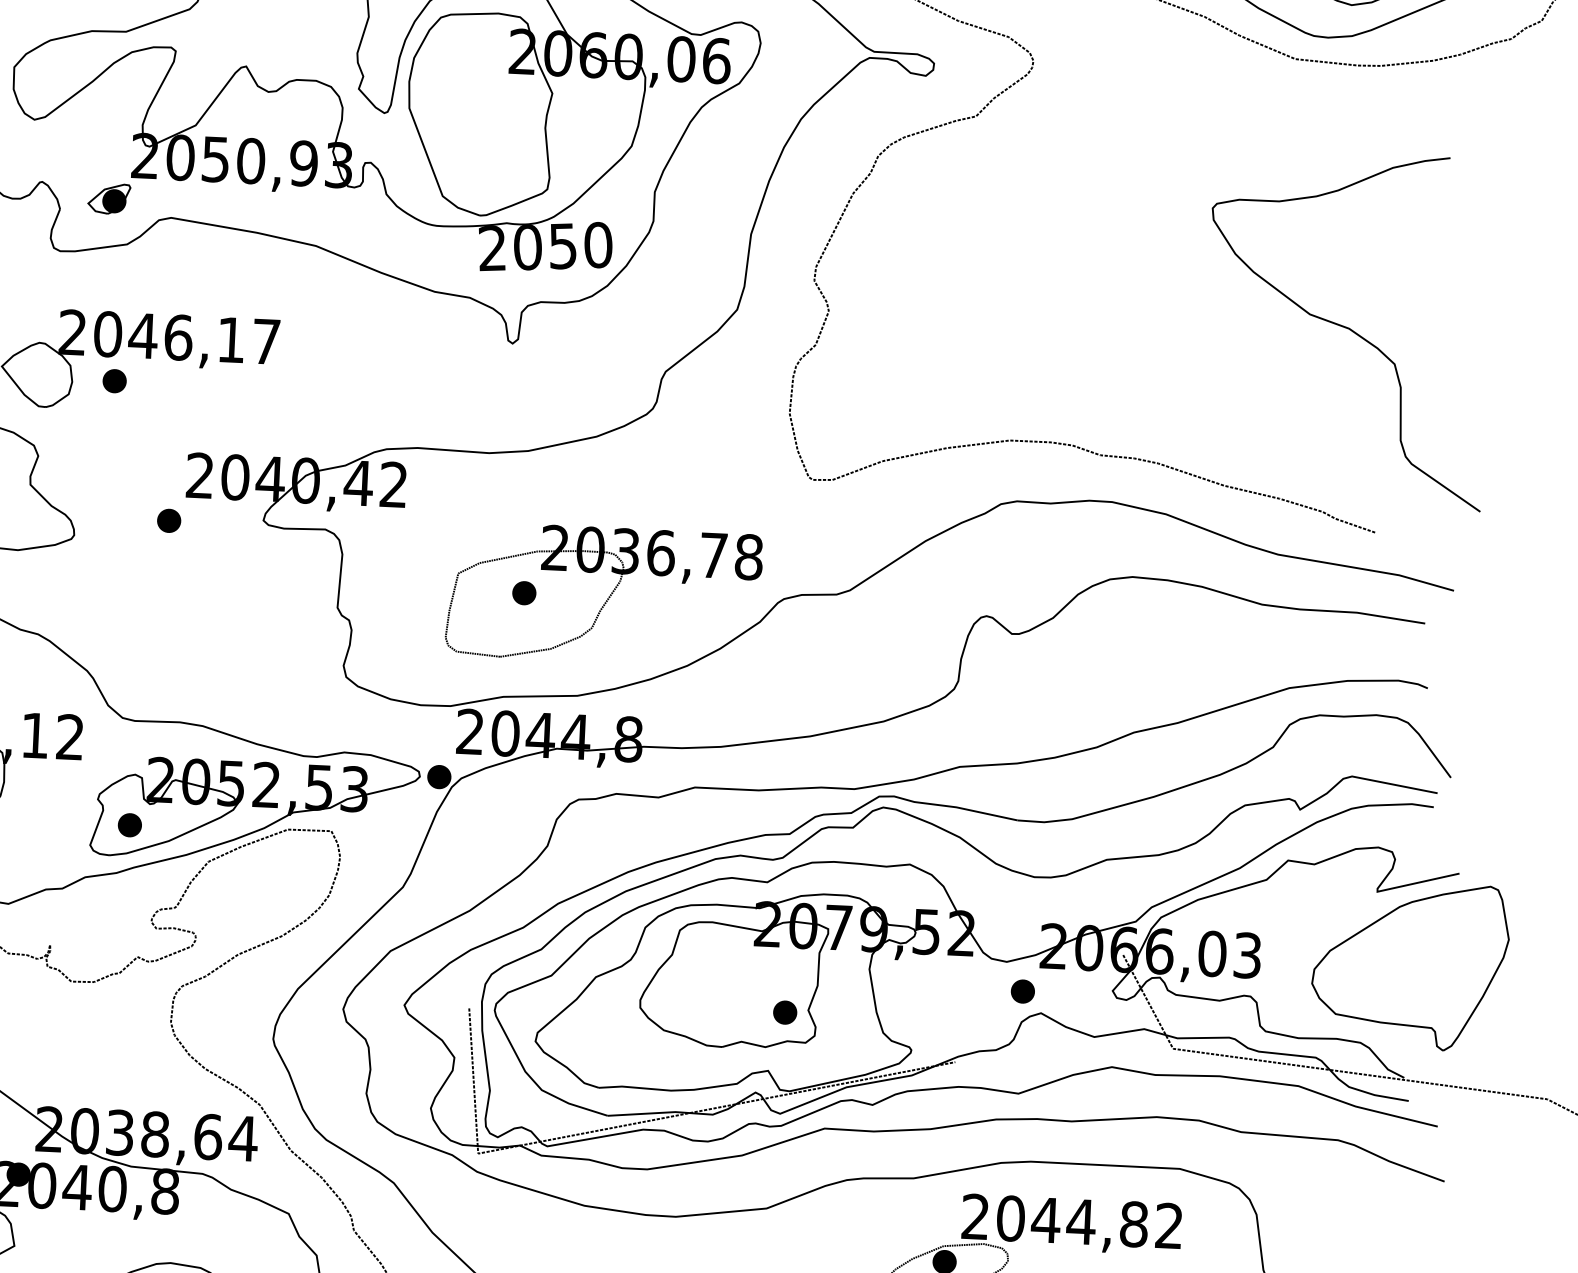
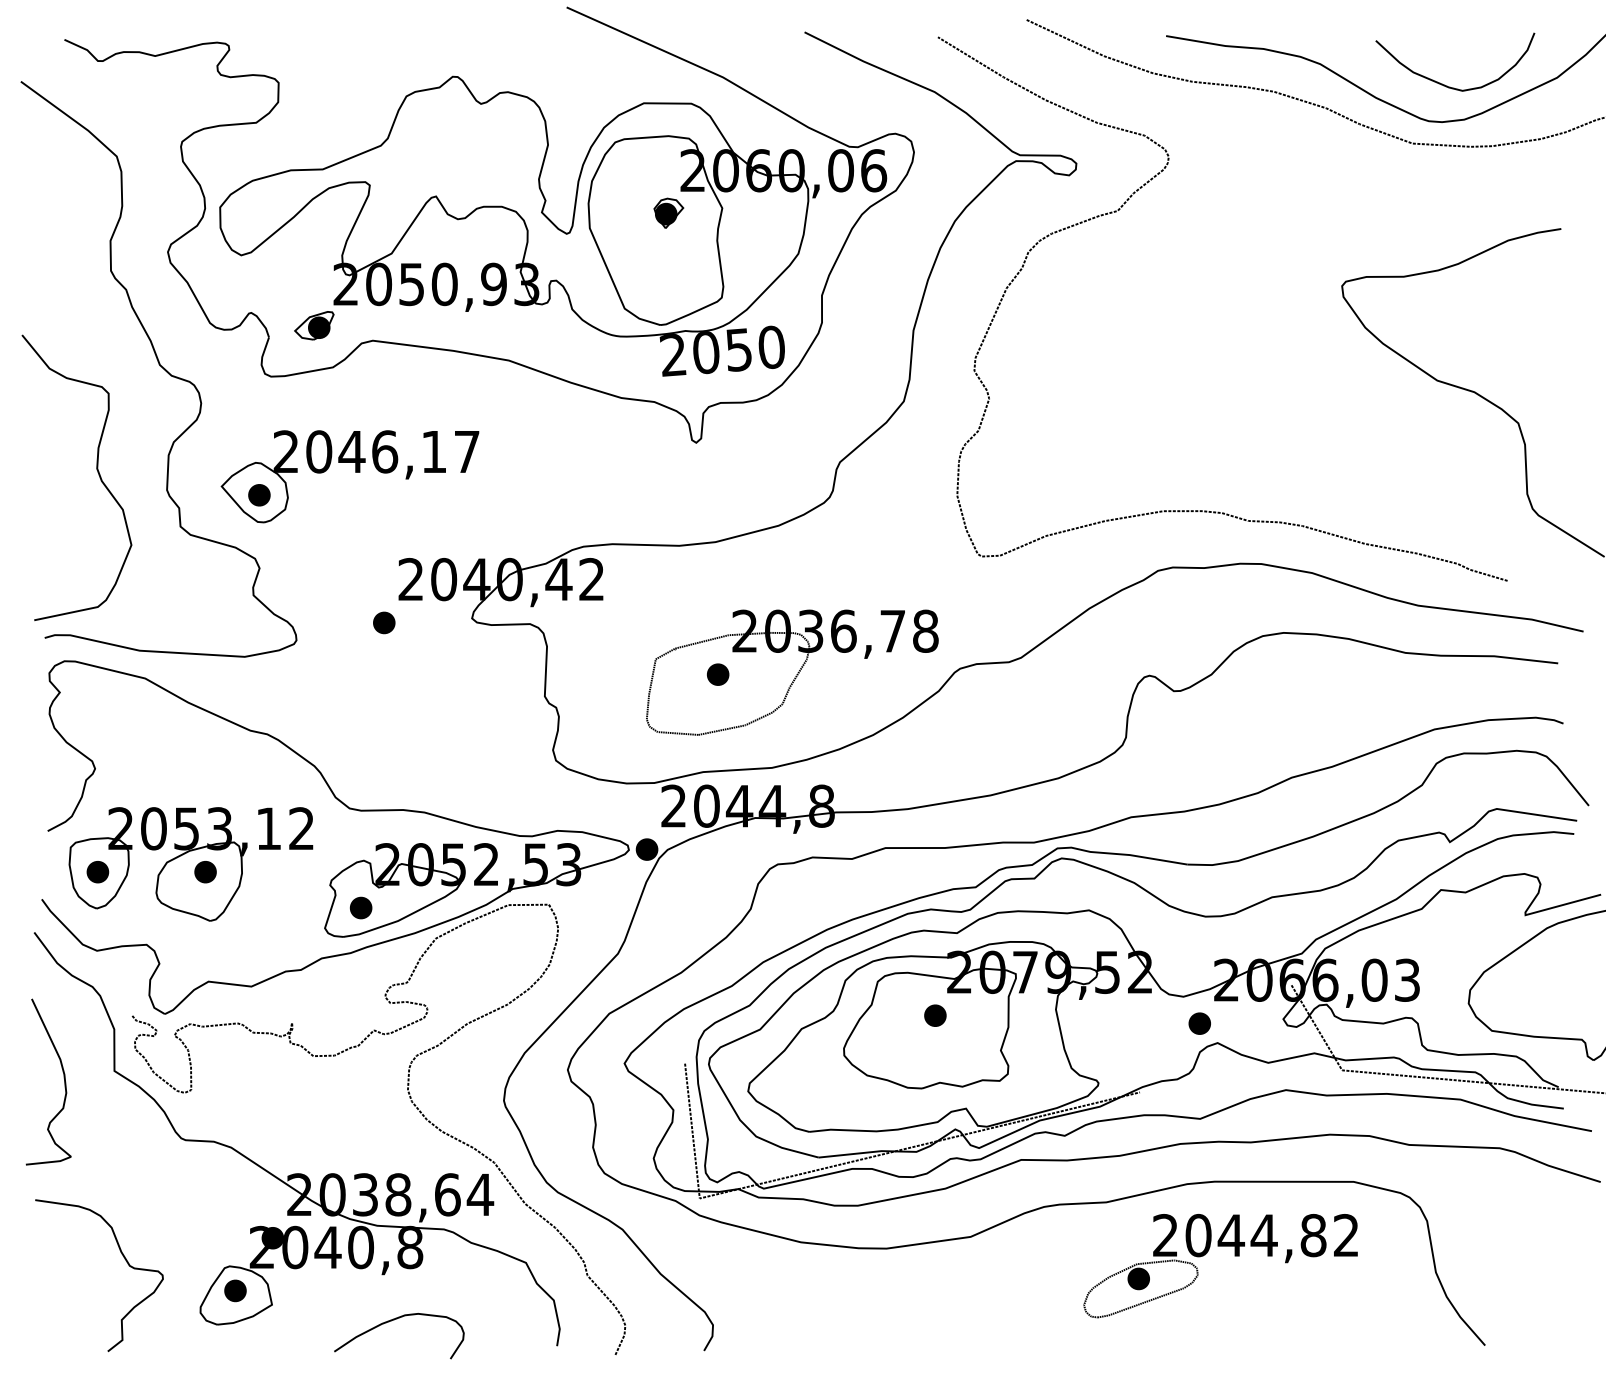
part: (494, 95) -> (668, 212), added
part: (114, 381) -> (259, 495), moved
part: (785, 1012) -> (935, 1015), moved

